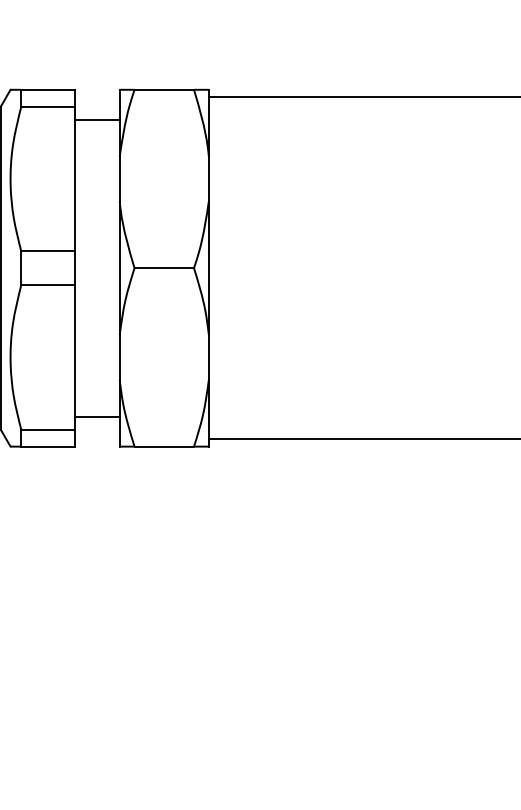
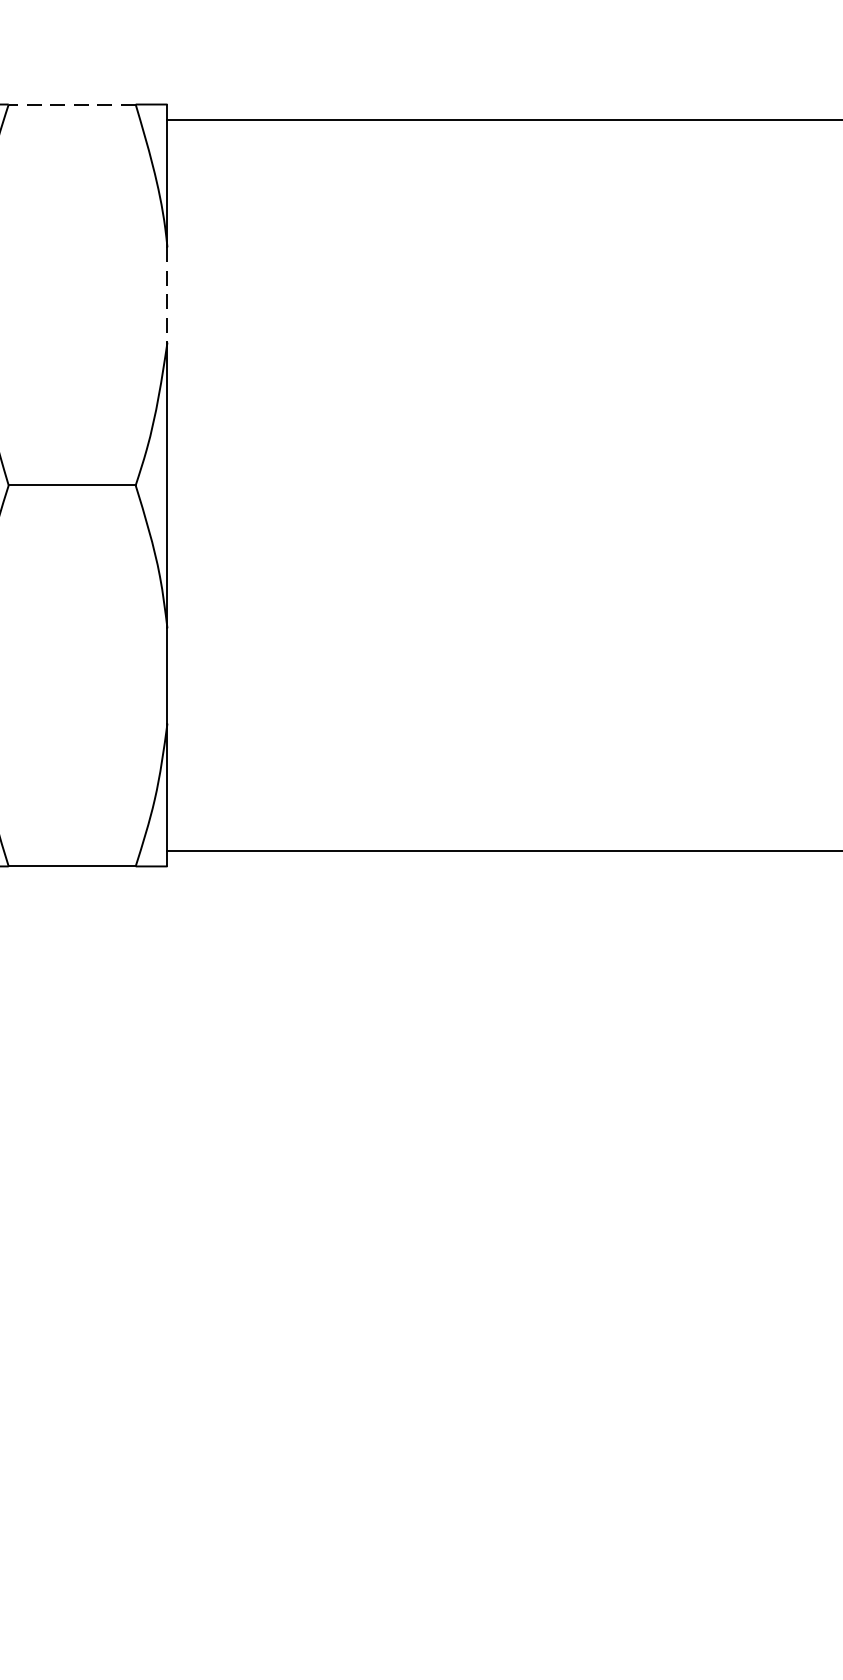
line: (164, 89) -> (72, 103), solid -> dashed
line: (208, 179) -> (166, 296), solid -> dashed

